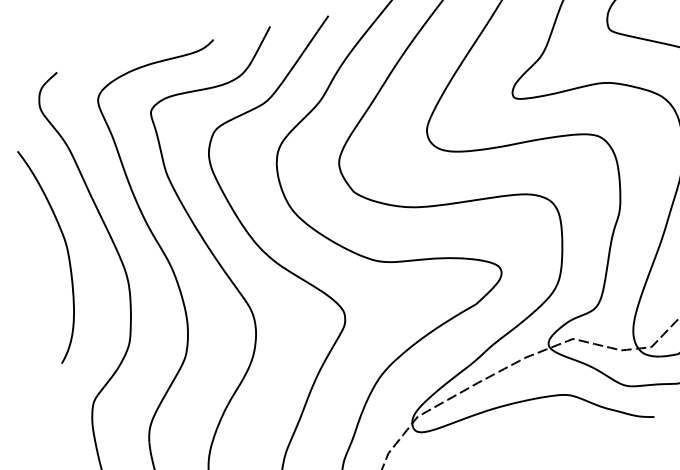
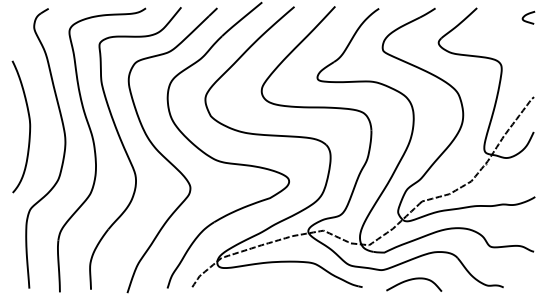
curve: (66, 251) -> (29, 126), moved

